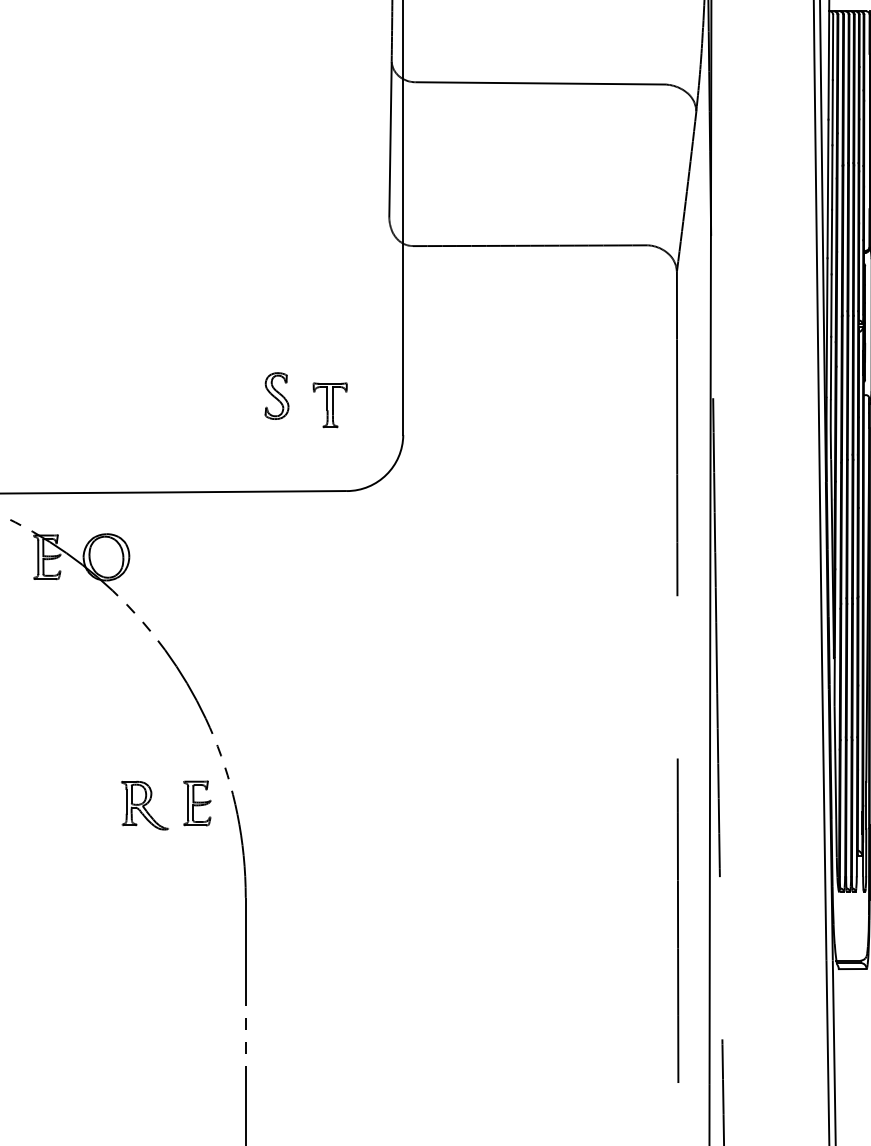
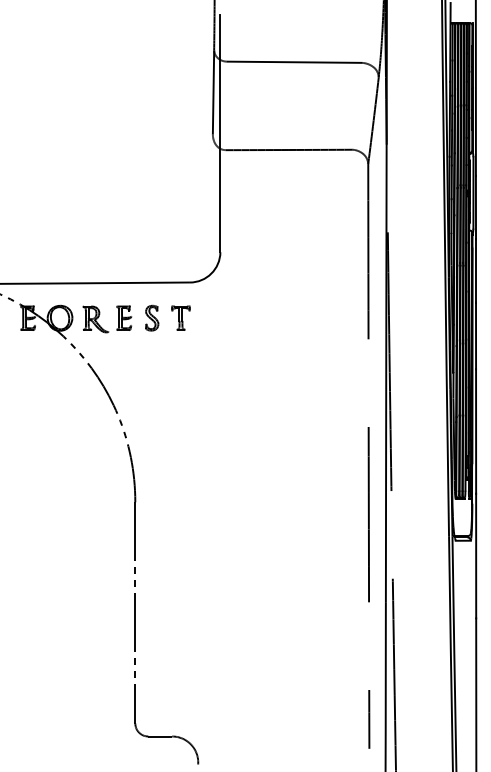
part: (277, 394) -> (152, 317), moved
part: (329, 404) -> (180, 317), moved
part: (151, 800) -> (99, 316), moved

